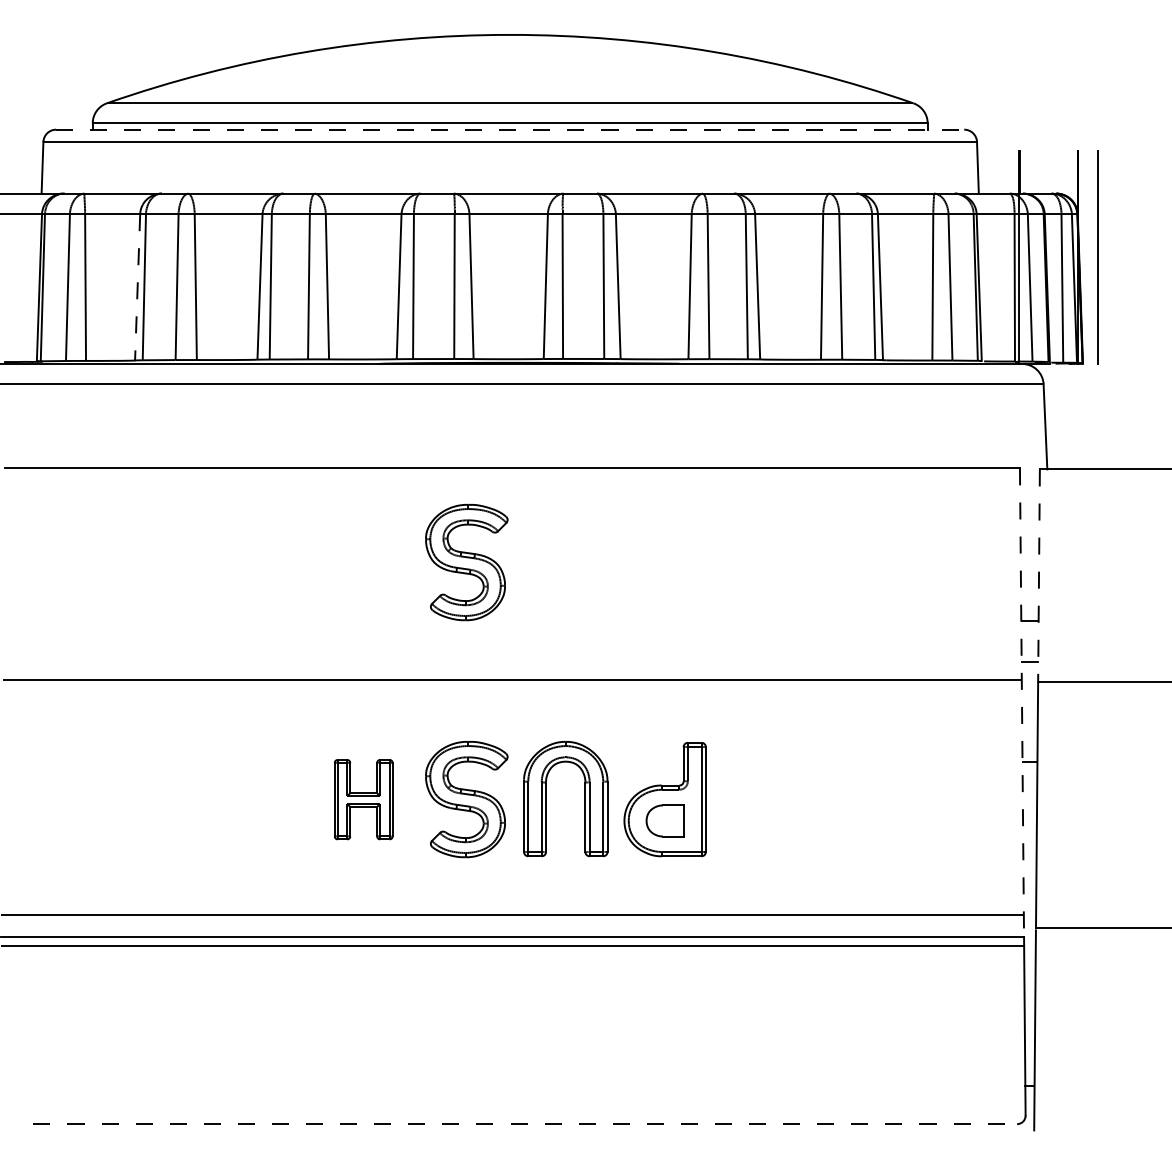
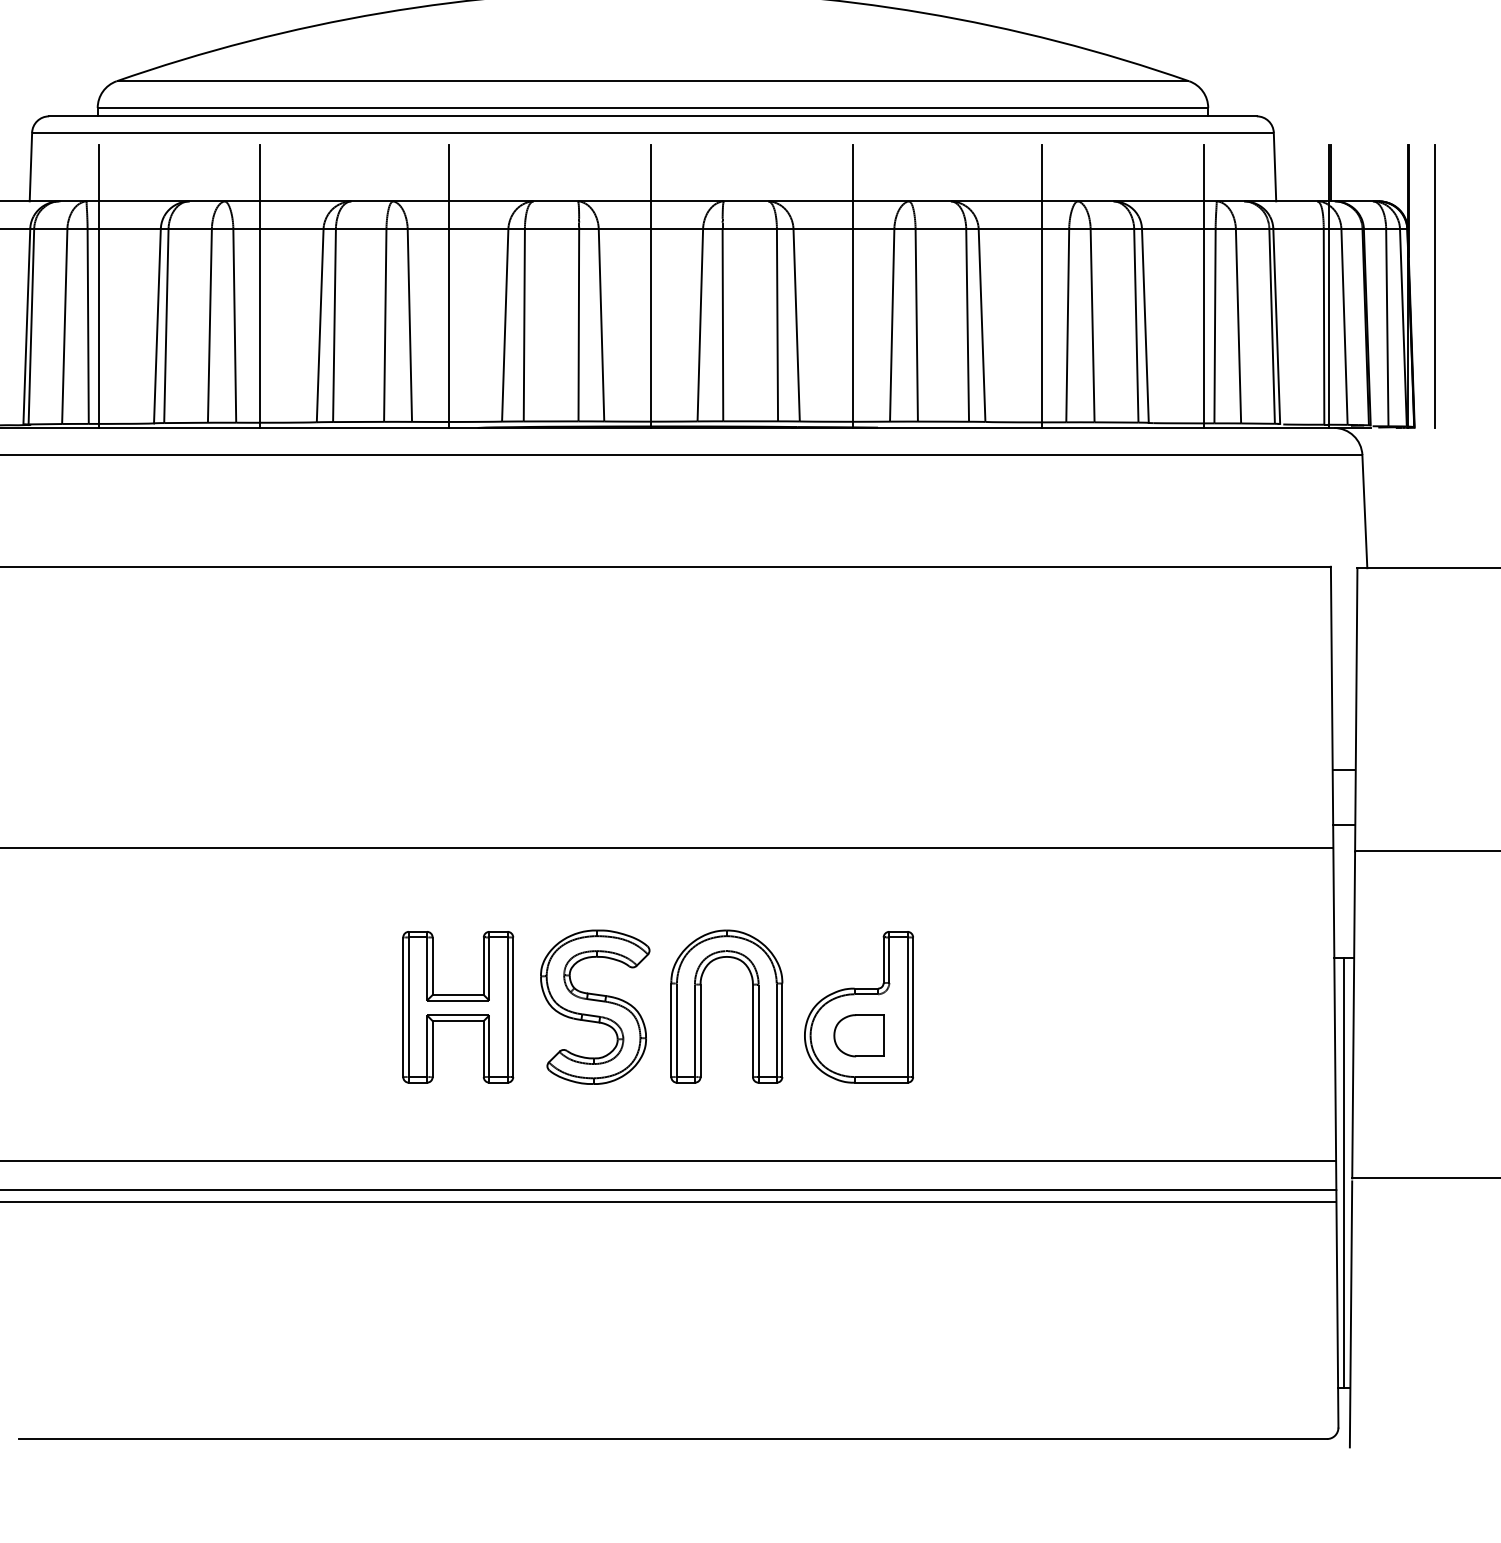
line: (510, 129) -> (653, 116), dashed -> solid
line: (93, 256) -> (98, 285), added
line: (214, 256) -> (259, 285), added
line: (356, 256) -> (448, 285), added
line: (508, 256) -> (650, 285), added
line: (660, 256) -> (852, 285), added
line: (802, 256) -> (1041, 285), added
line: (924, 256) -> (1203, 285), added
line: (137, 287) -> (157, 326), dashed -> solid
part: (466, 562) -> (594, 692), removed
line: (1039, 575) -> (1356, 709), dashed -> solid
line: (1022, 703) -> (1334, 879), dashed -> solid
part: (363, 799) -> (457, 1007), size x1.43
line: (1029, 924) -> (1343, 1173), added
line: (525, 1124) -> (673, 1439), dashed -> solid

